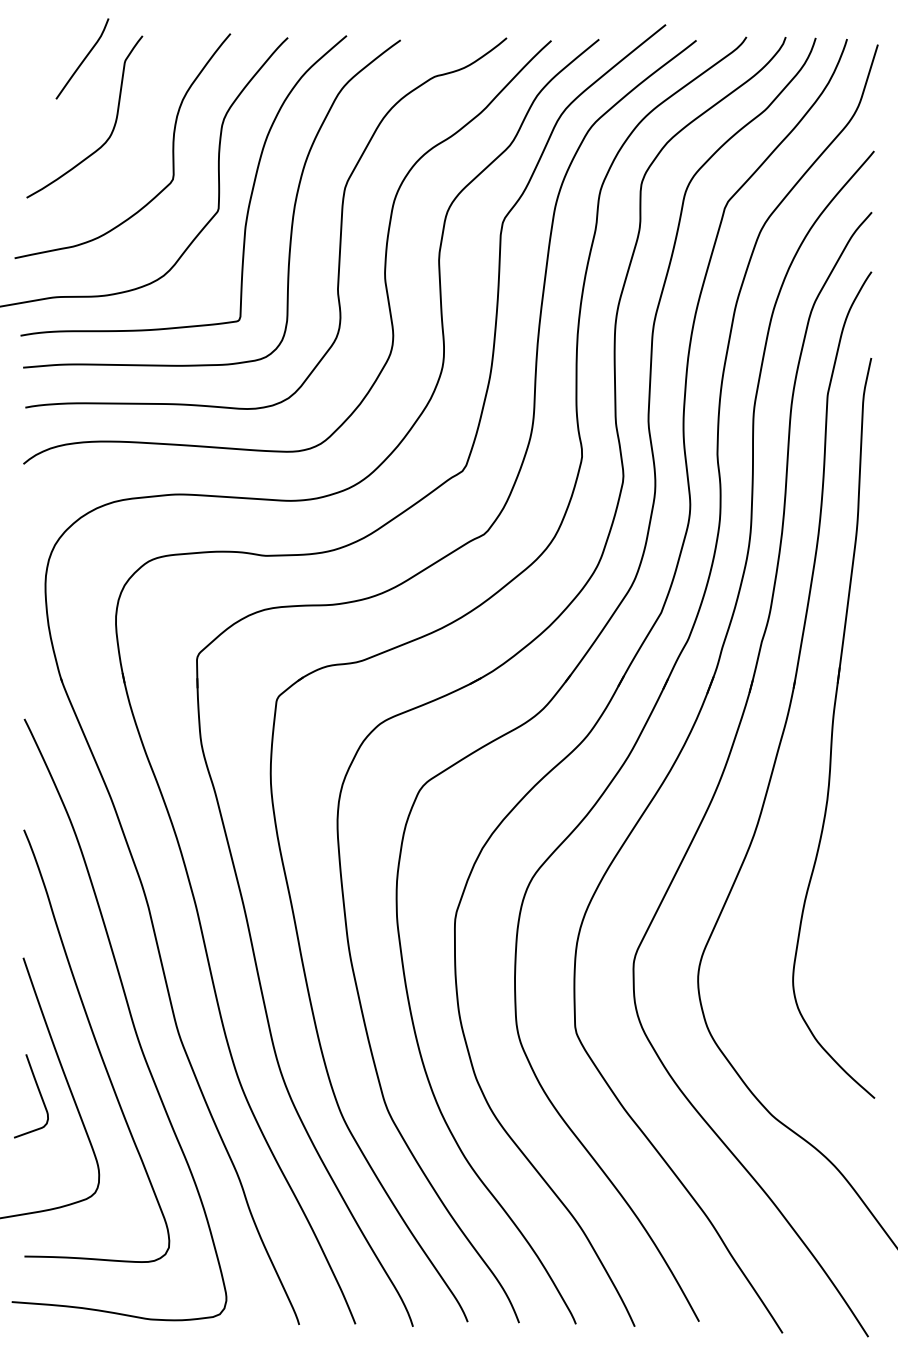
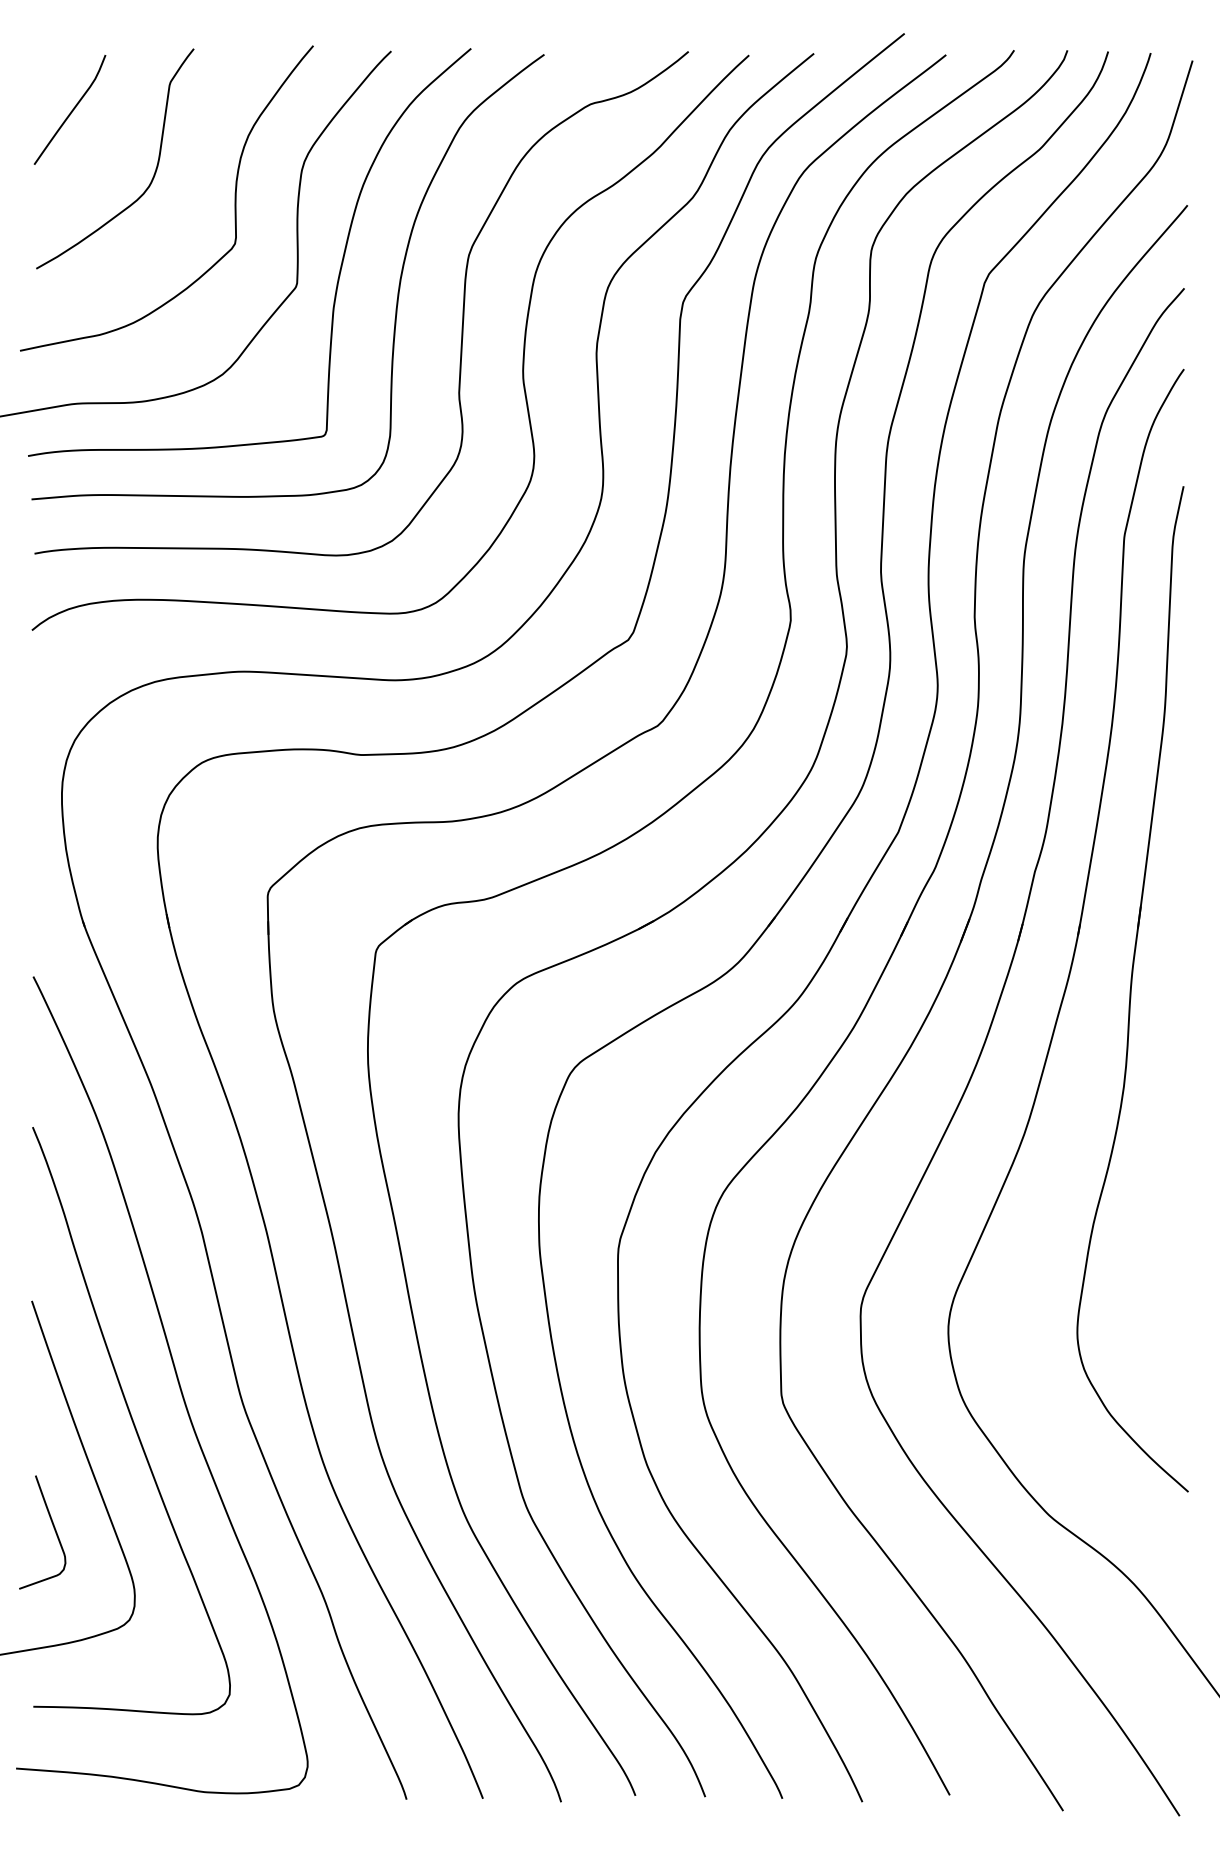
curve: (83, 58) -> (71, 109), moved
curve: (39, 1094) -> (53, 1530), moved

